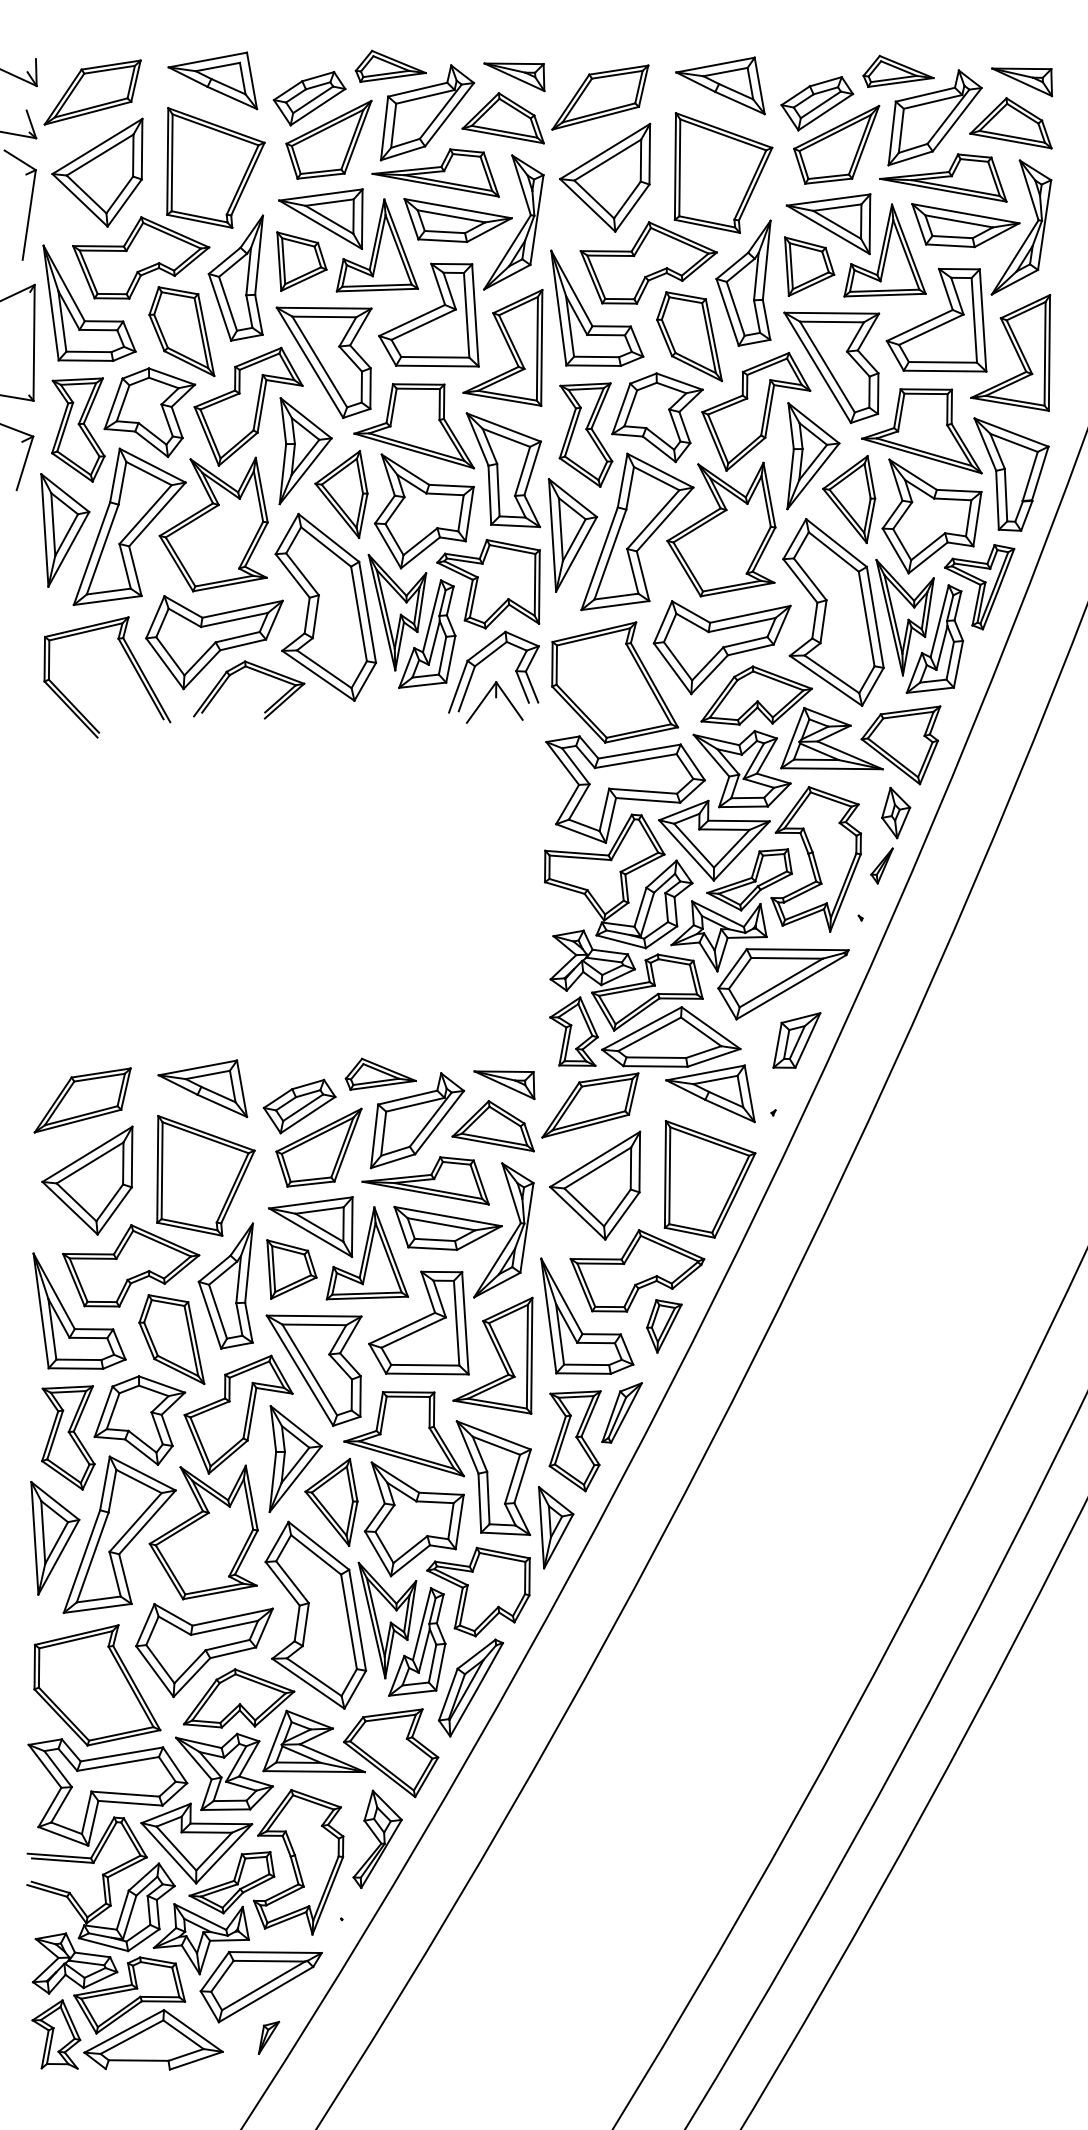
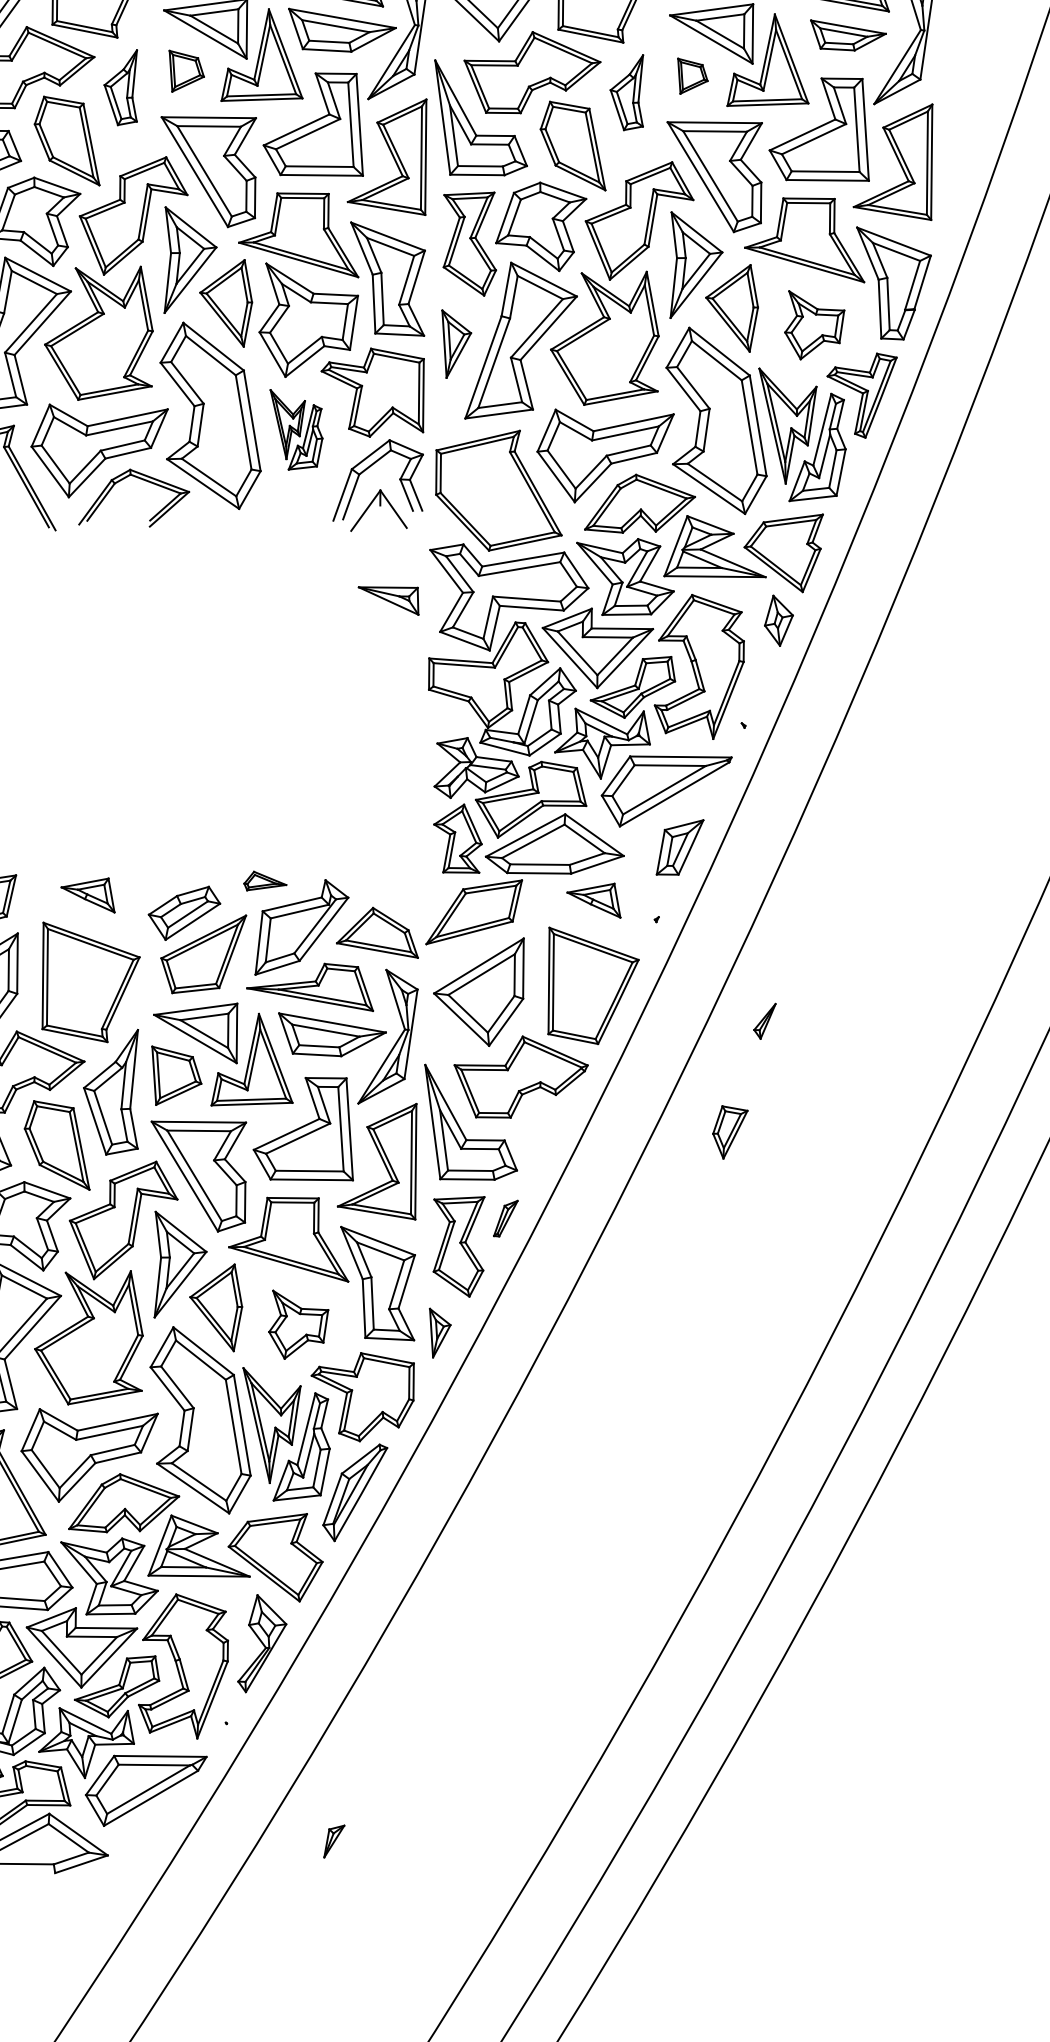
part: (965, 225) -> (848, 35), size x0.7
part: (301, 261) -> (186, 71), size x0.7
part: (809, 266) -> (692, 76), size x0.6
part: (235, 277) -> (120, 87), size x0.6
part: (743, 282) -> (626, 92), size x0.6
part: (931, 516) -> (814, 325), size x0.6
part: (572, 535) -> (456, 344), size x0.6
part: (411, 621) -> (295, 429), size x0.6
part: (881, 865) -> (764, 1020), moved
part: (380, 1073) -> (265, 880), size x0.6
part: (504, 1085) -> (388, 601), moved
part: (202, 1088) -> (87, 895), size x0.6
part: (710, 1093) -> (593, 900), size x0.6
part: (664, 1326) -> (730, 1132), moved
part: (621, 1412) -> (505, 1218), size x0.6
part: (413, 1519) -> (297, 1324), size x0.6
part: (556, 1527) -> (440, 1332), size x0.6
part: (268, 2037) -> (333, 1841), moved

